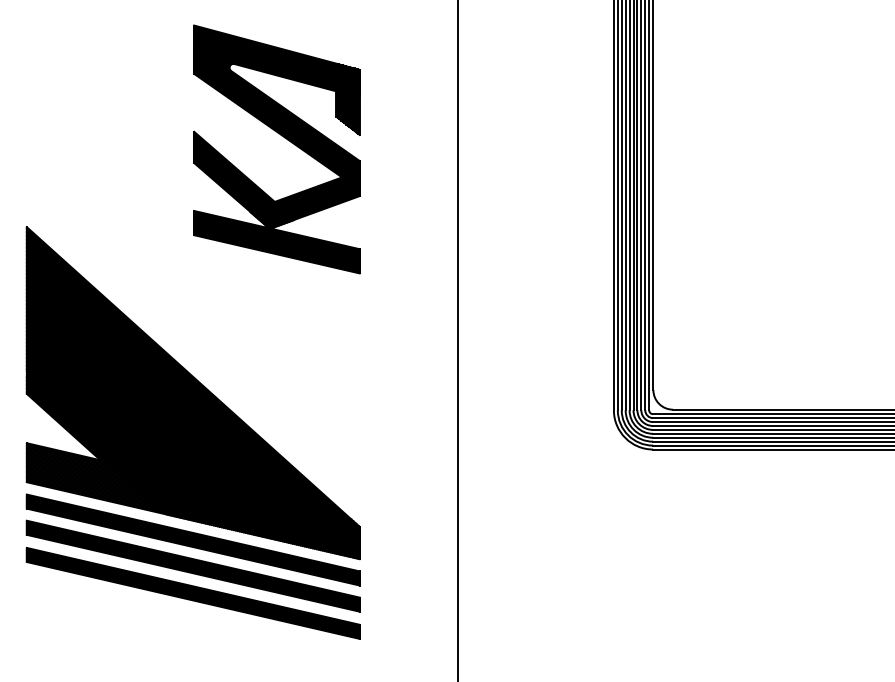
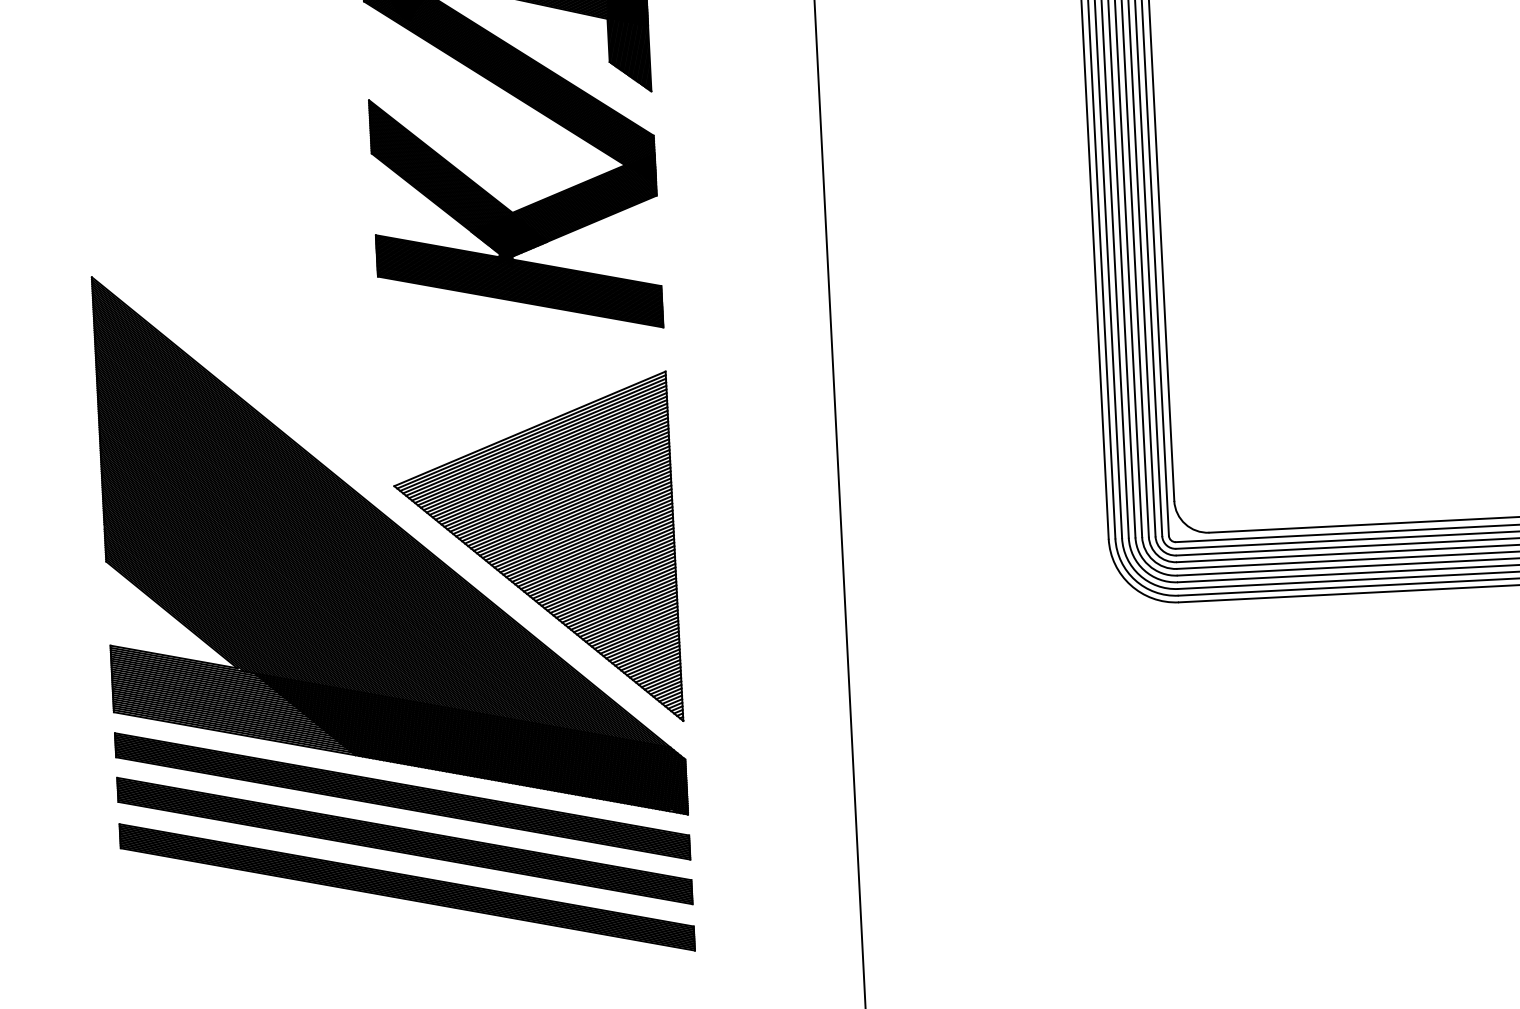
part: (278, 401) -> (536, 552), added

